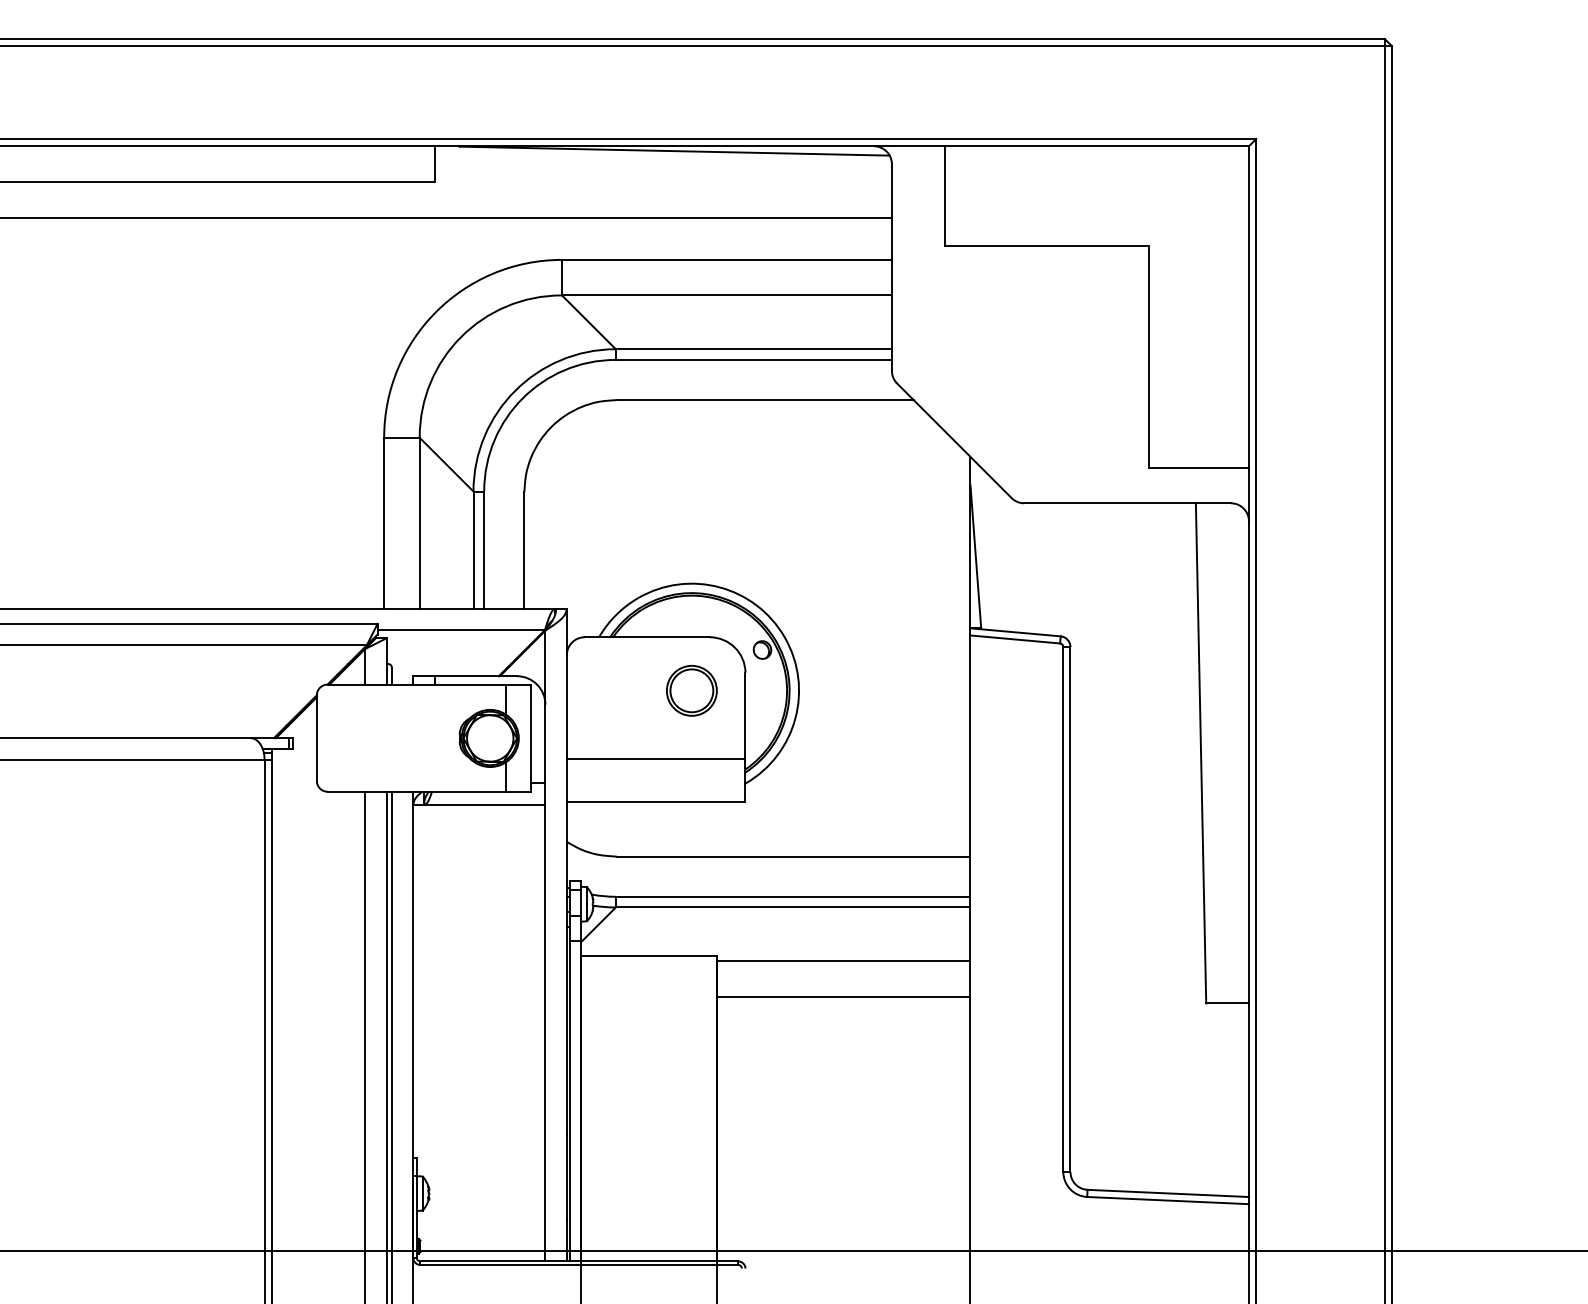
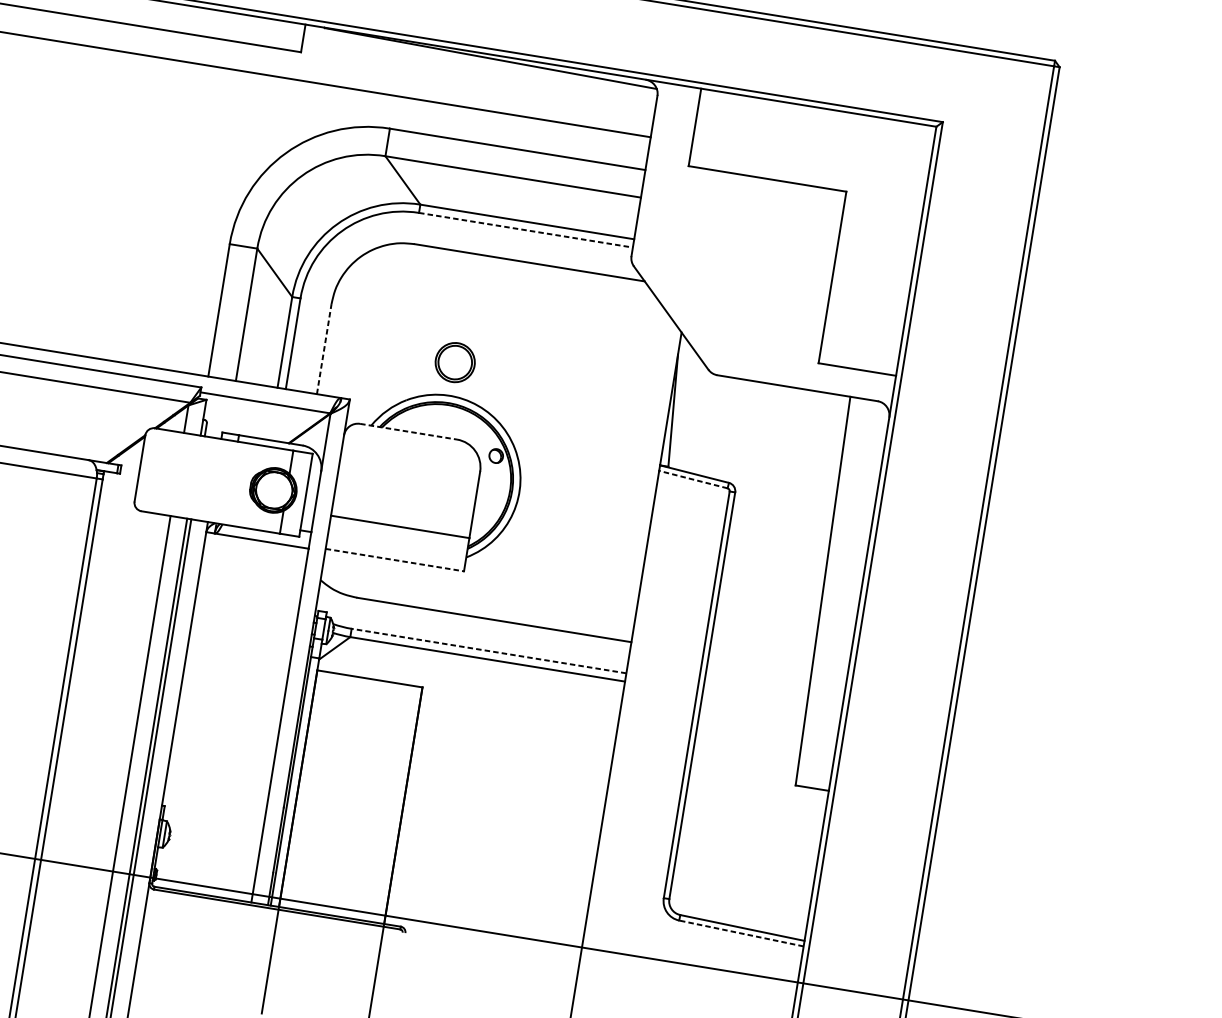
line: (754, 359) -> (526, 229), solid -> dashed
line: (524, 550) -> (324, 349), solid -> dashed
line: (647, 637) -> (408, 431), solid -> dashed
line: (1015, 639) -> (693, 479), solid -> dashed
part: (691, 690) -> (454, 362), moved
line: (656, 801) -> (395, 560), solid -> dashed
line: (792, 896) -> (488, 650), solid -> dashed
line: (843, 961) -> (519, 707), removed
line: (843, 996) -> (515, 734), removed
line: (1168, 1200) -> (741, 933), solid -> dashed

